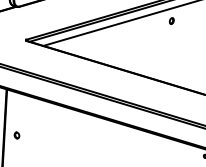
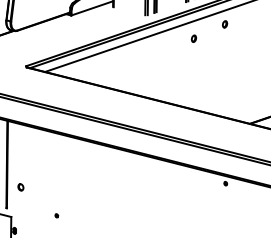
part: (171, 20) -> (193, 38), moved
part: (16, 135) -> (20, 187), moved

